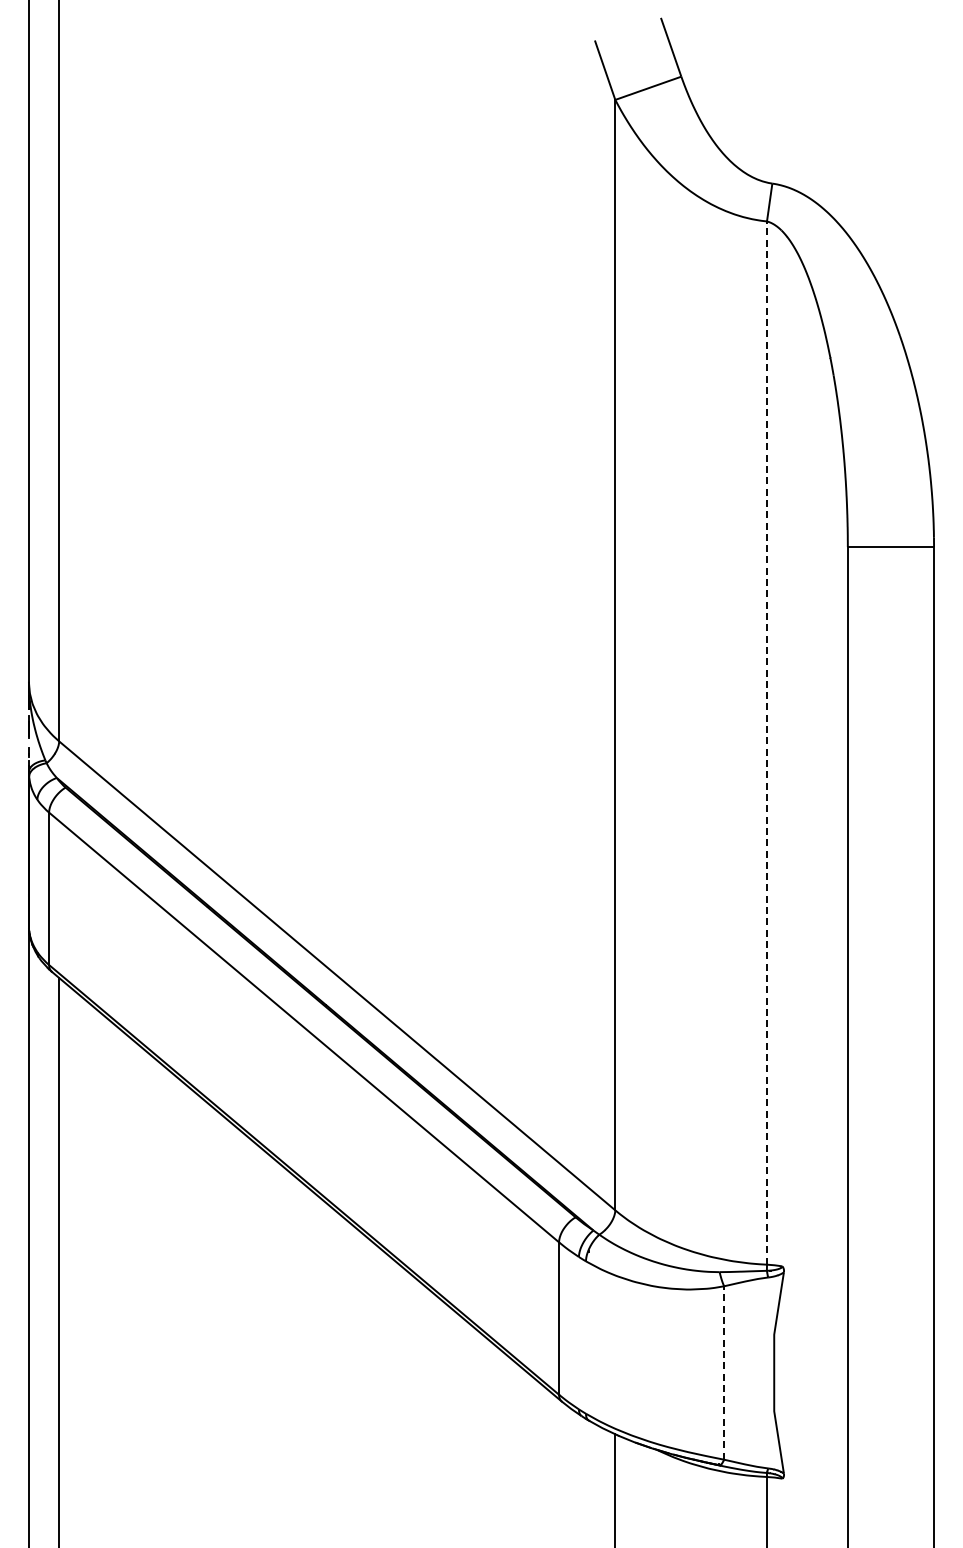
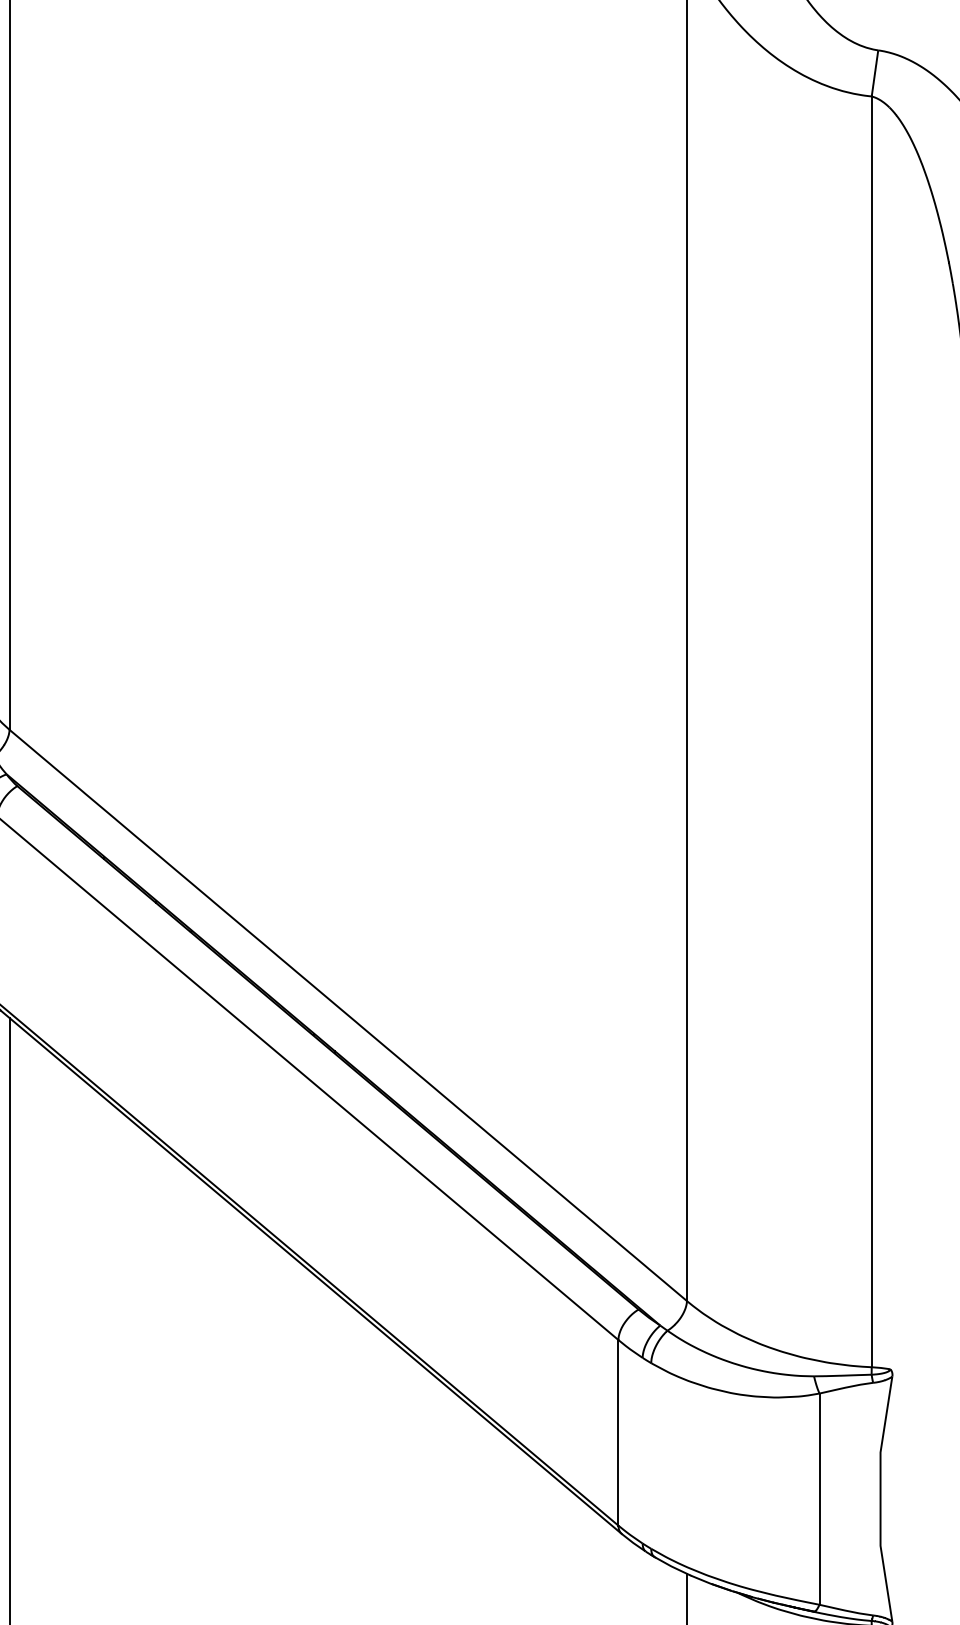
line: (766, 743) -> (871, 732), dashed -> solid
line: (724, 1372) -> (819, 1498), dashed -> solid

